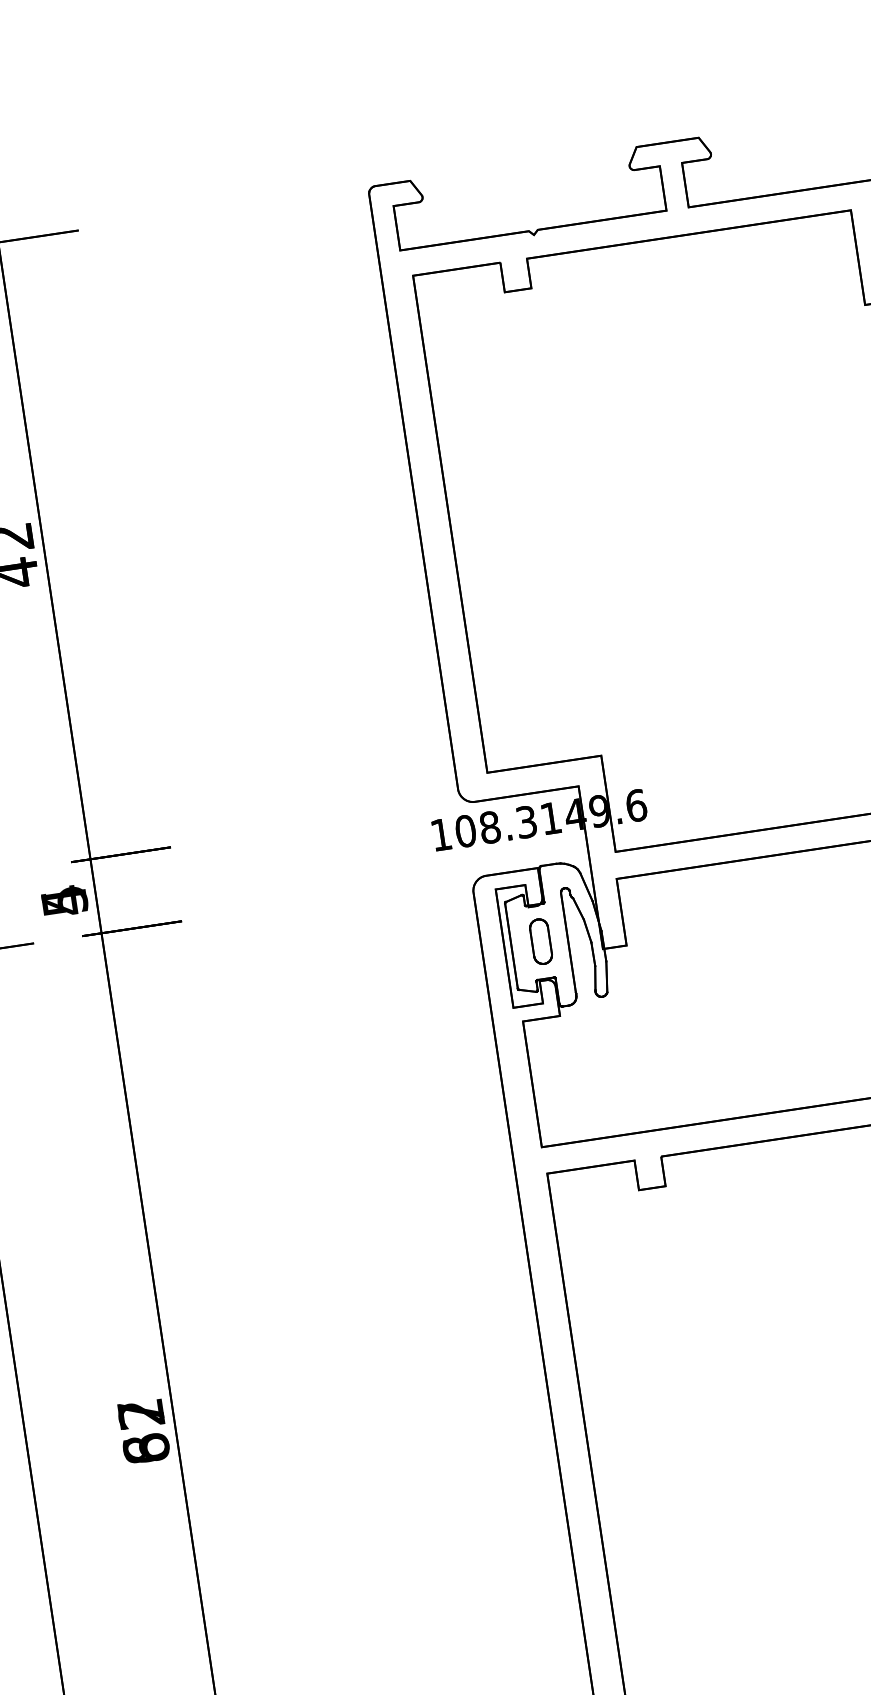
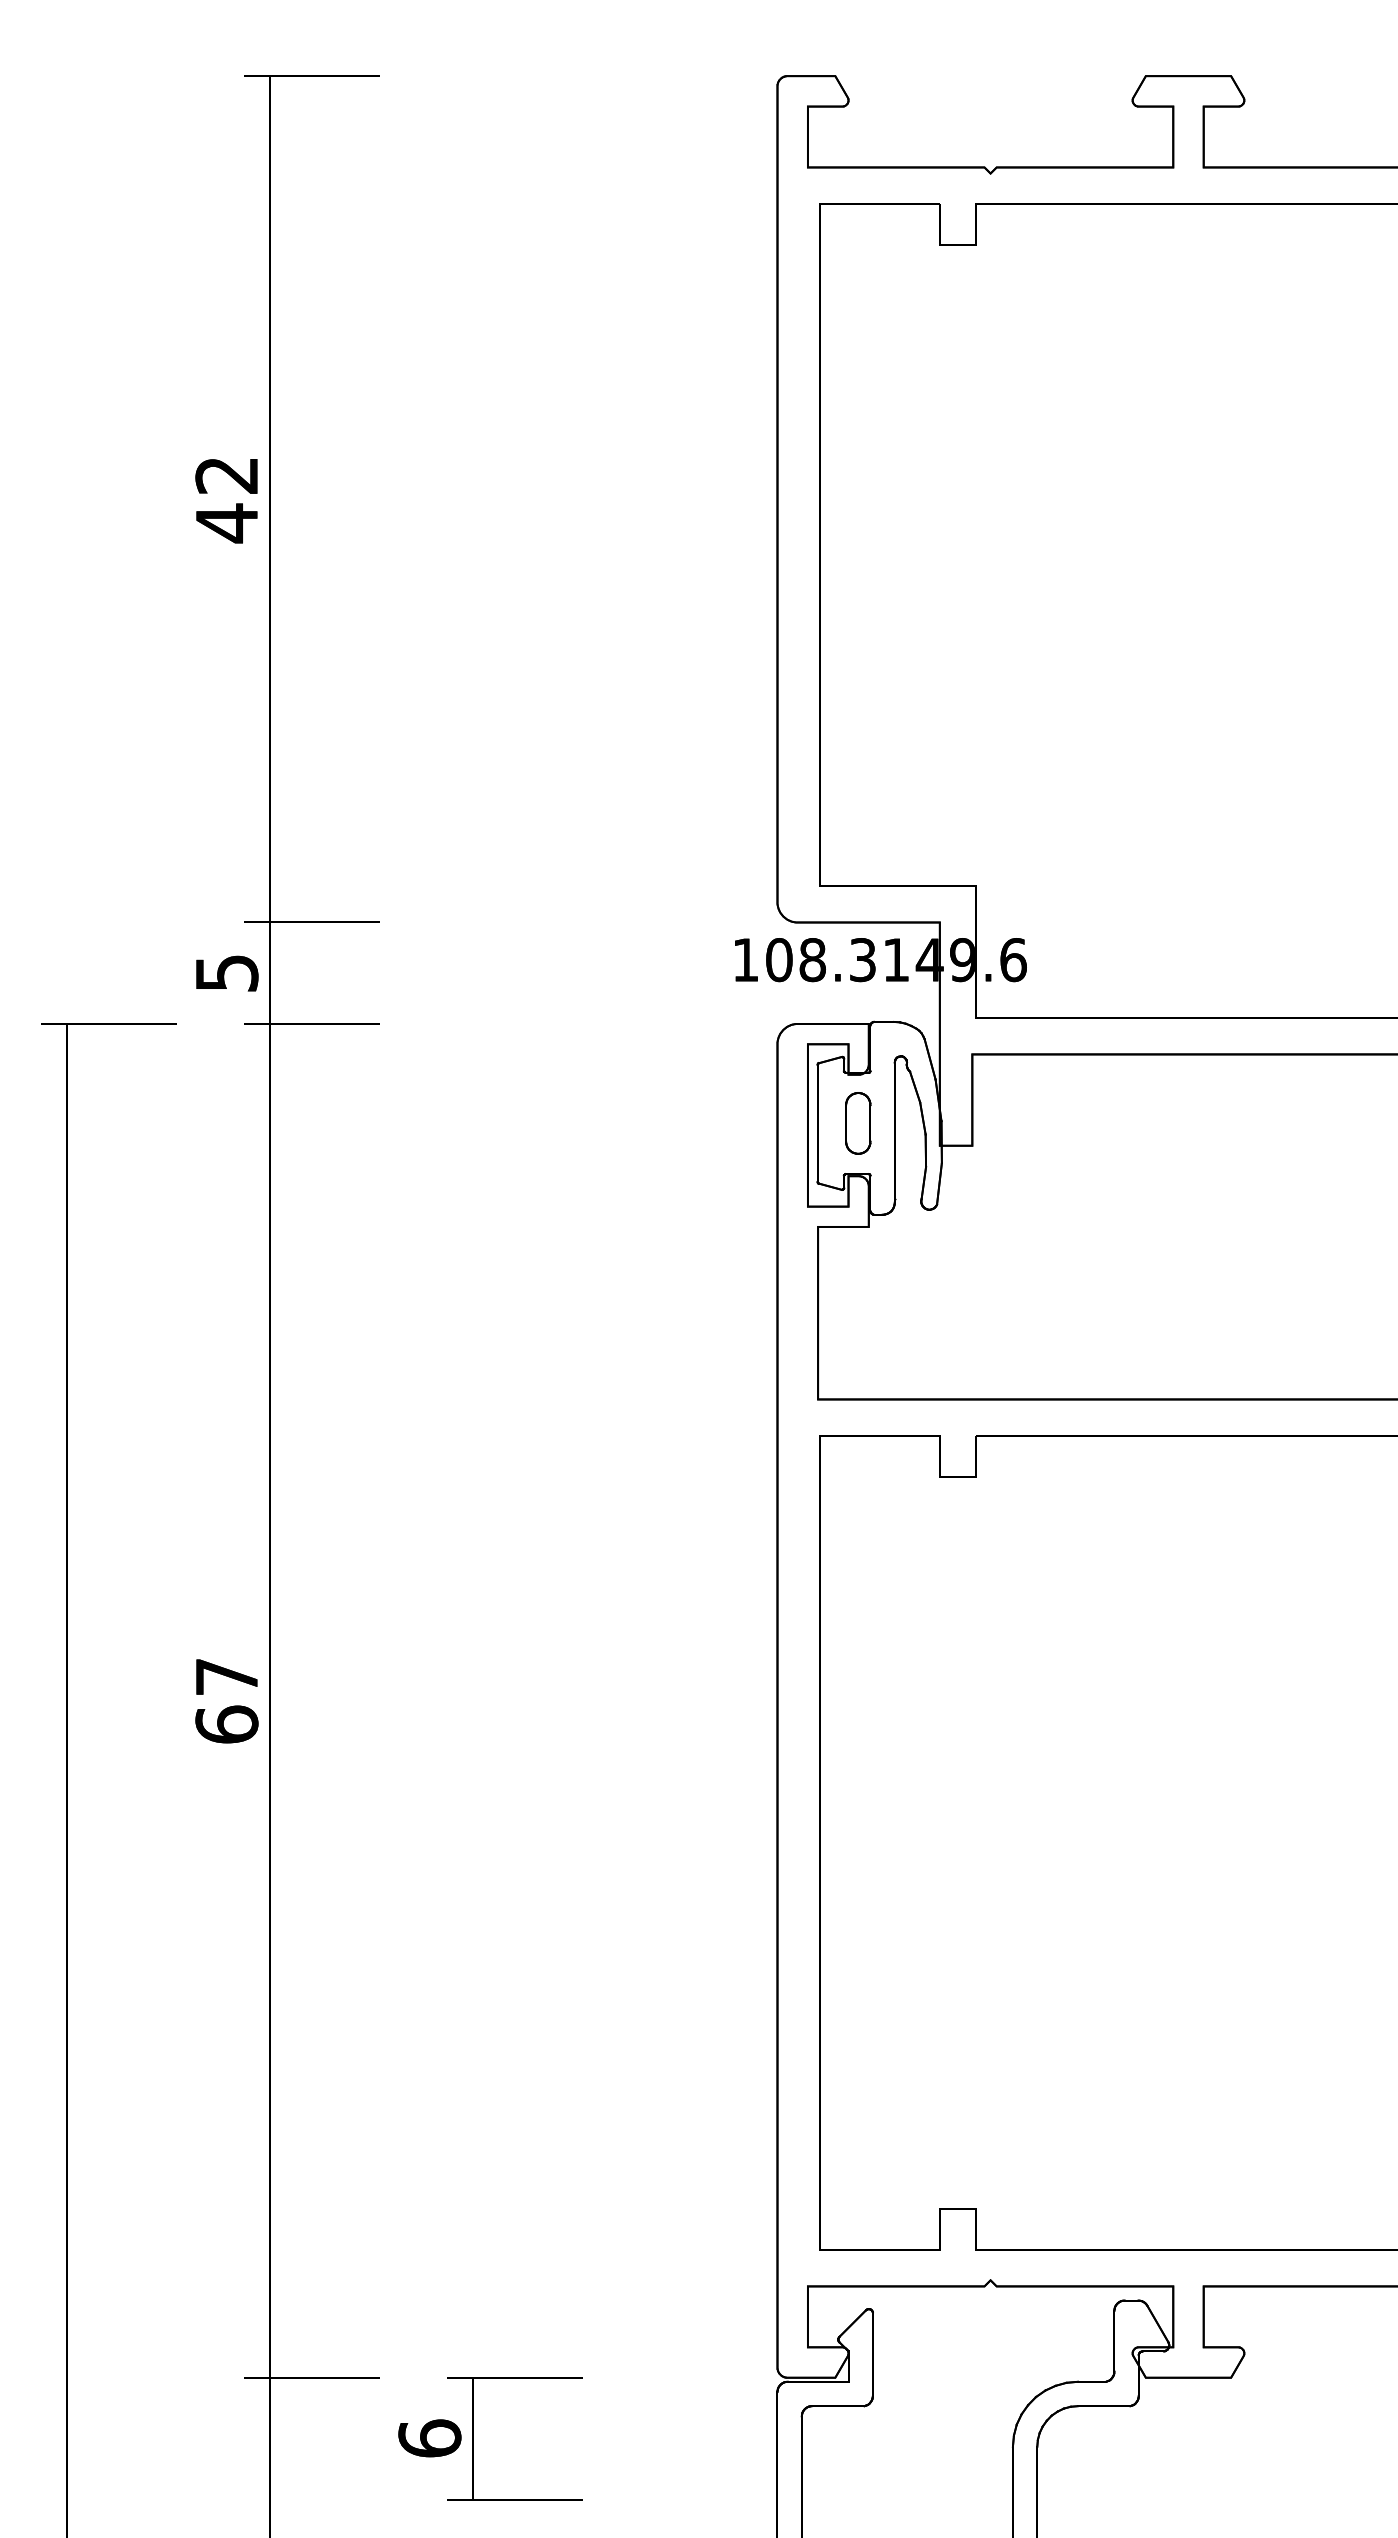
text: (65, 901) -> (227, 973), 4 -> 5
text: (143, 1431) -> (226, 1701), 82 -> 67

